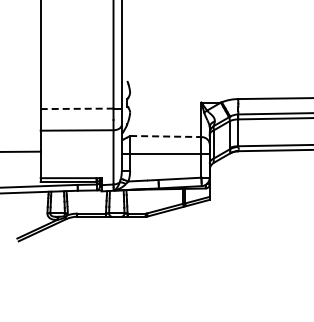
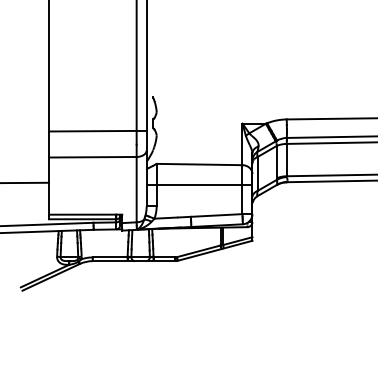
line: (77, 108) -> (93, 130), dashed -> solid
line: (165, 136) -> (199, 164), dashed -> solid

